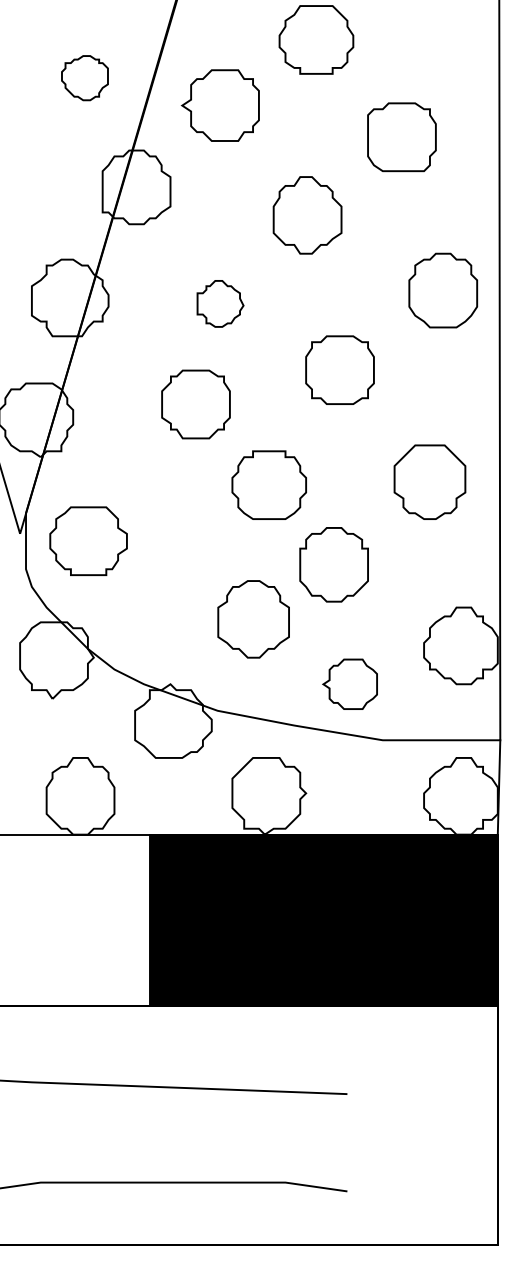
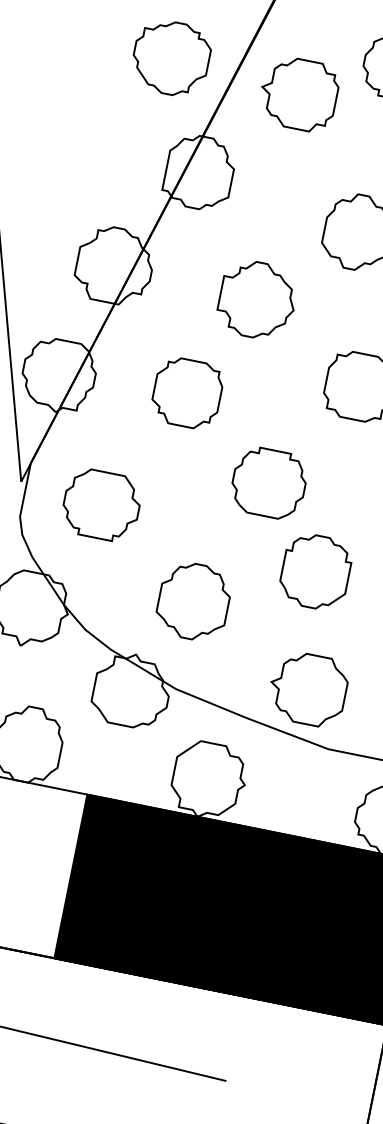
part: (84, 77) -> (170, 57), size x1.67
part: (219, 105) -> (298, 93), moved
part: (220, 303) -> (257, 299), size x1.67
part: (195, 404) -> (186, 393), moved
part: (88, 540) -> (101, 504), moved
part: (253, 619) -> (193, 601), moved
part: (349, 684) -> (307, 689), size x1.43

